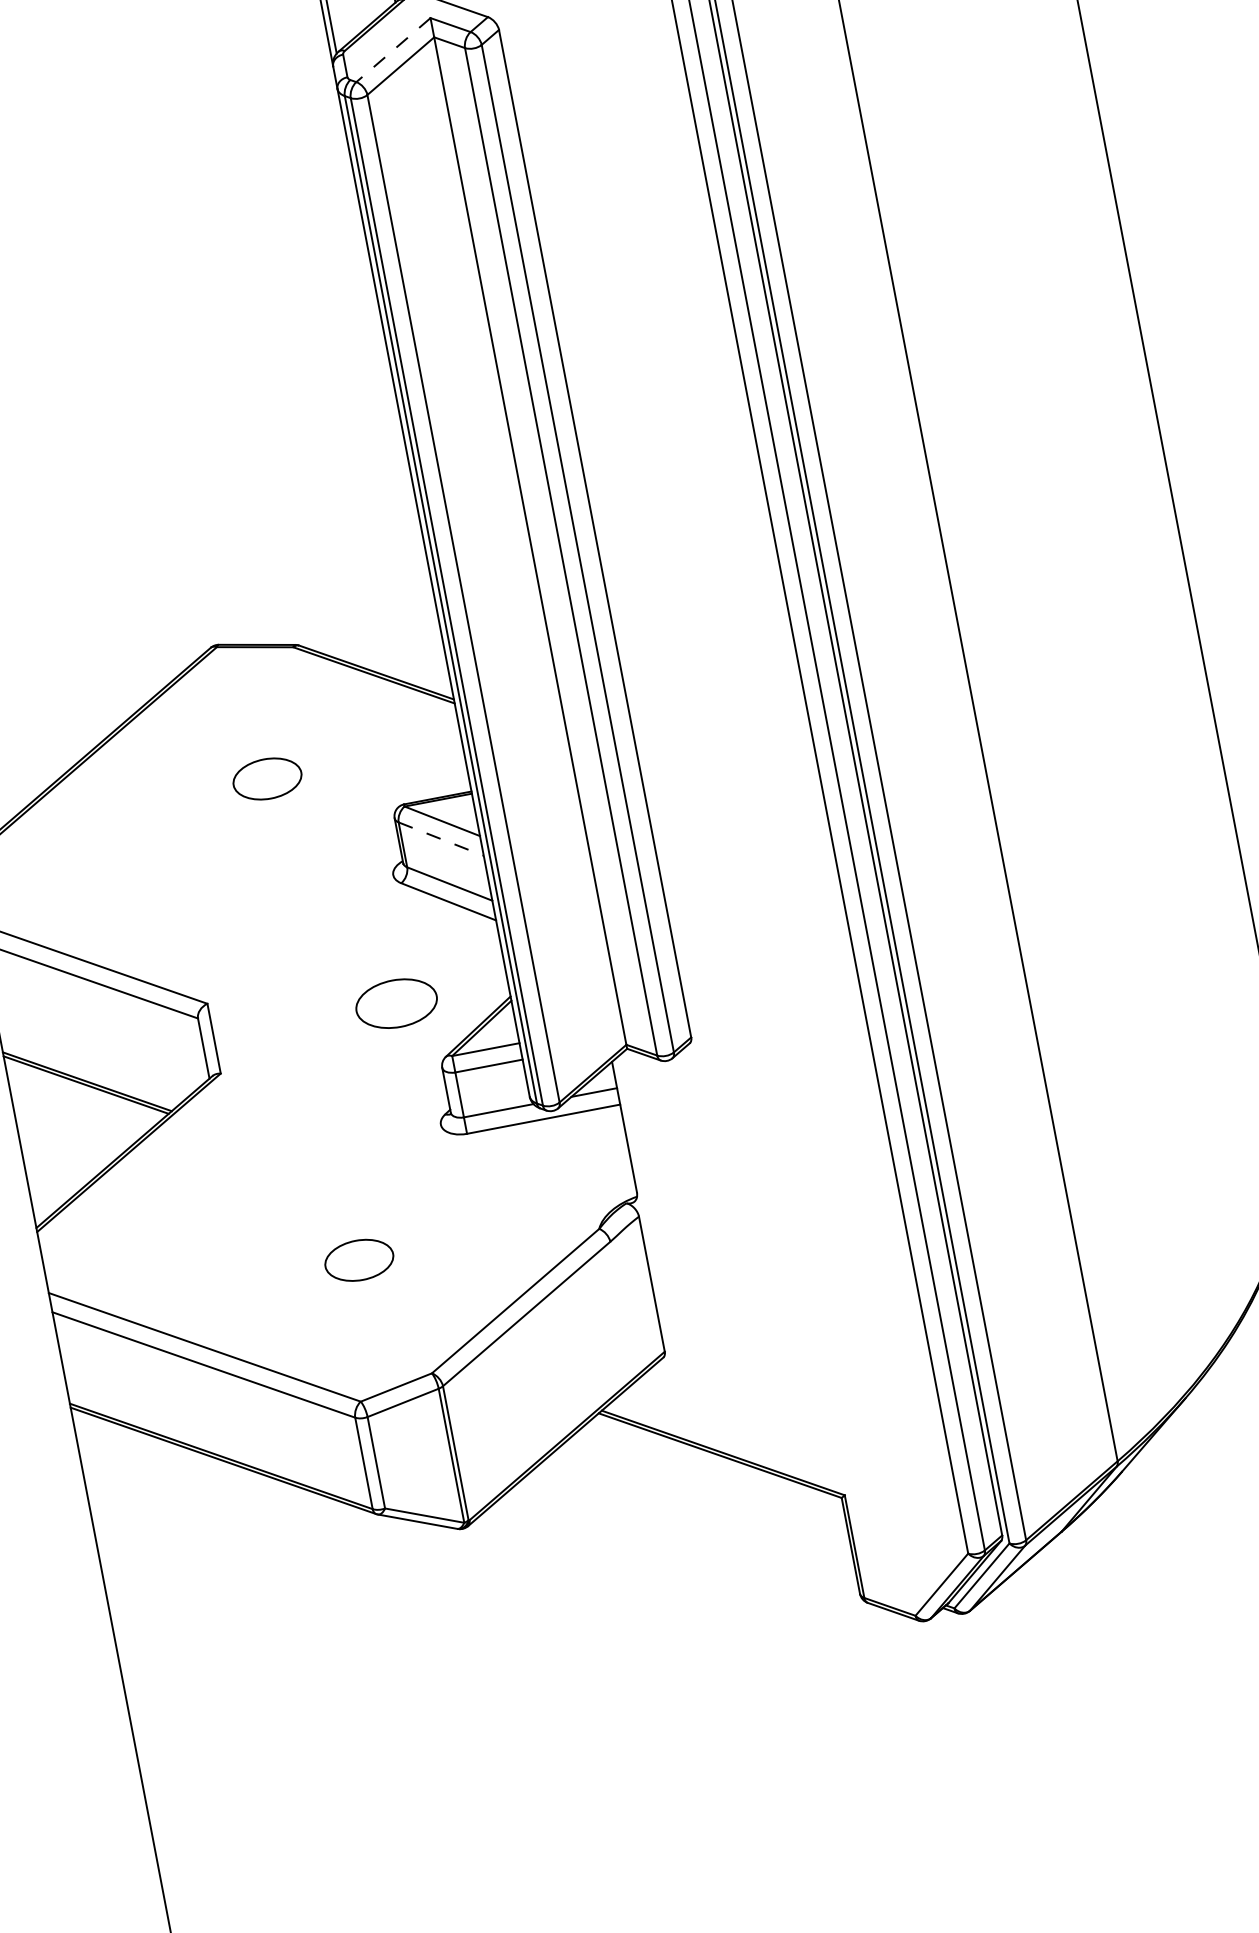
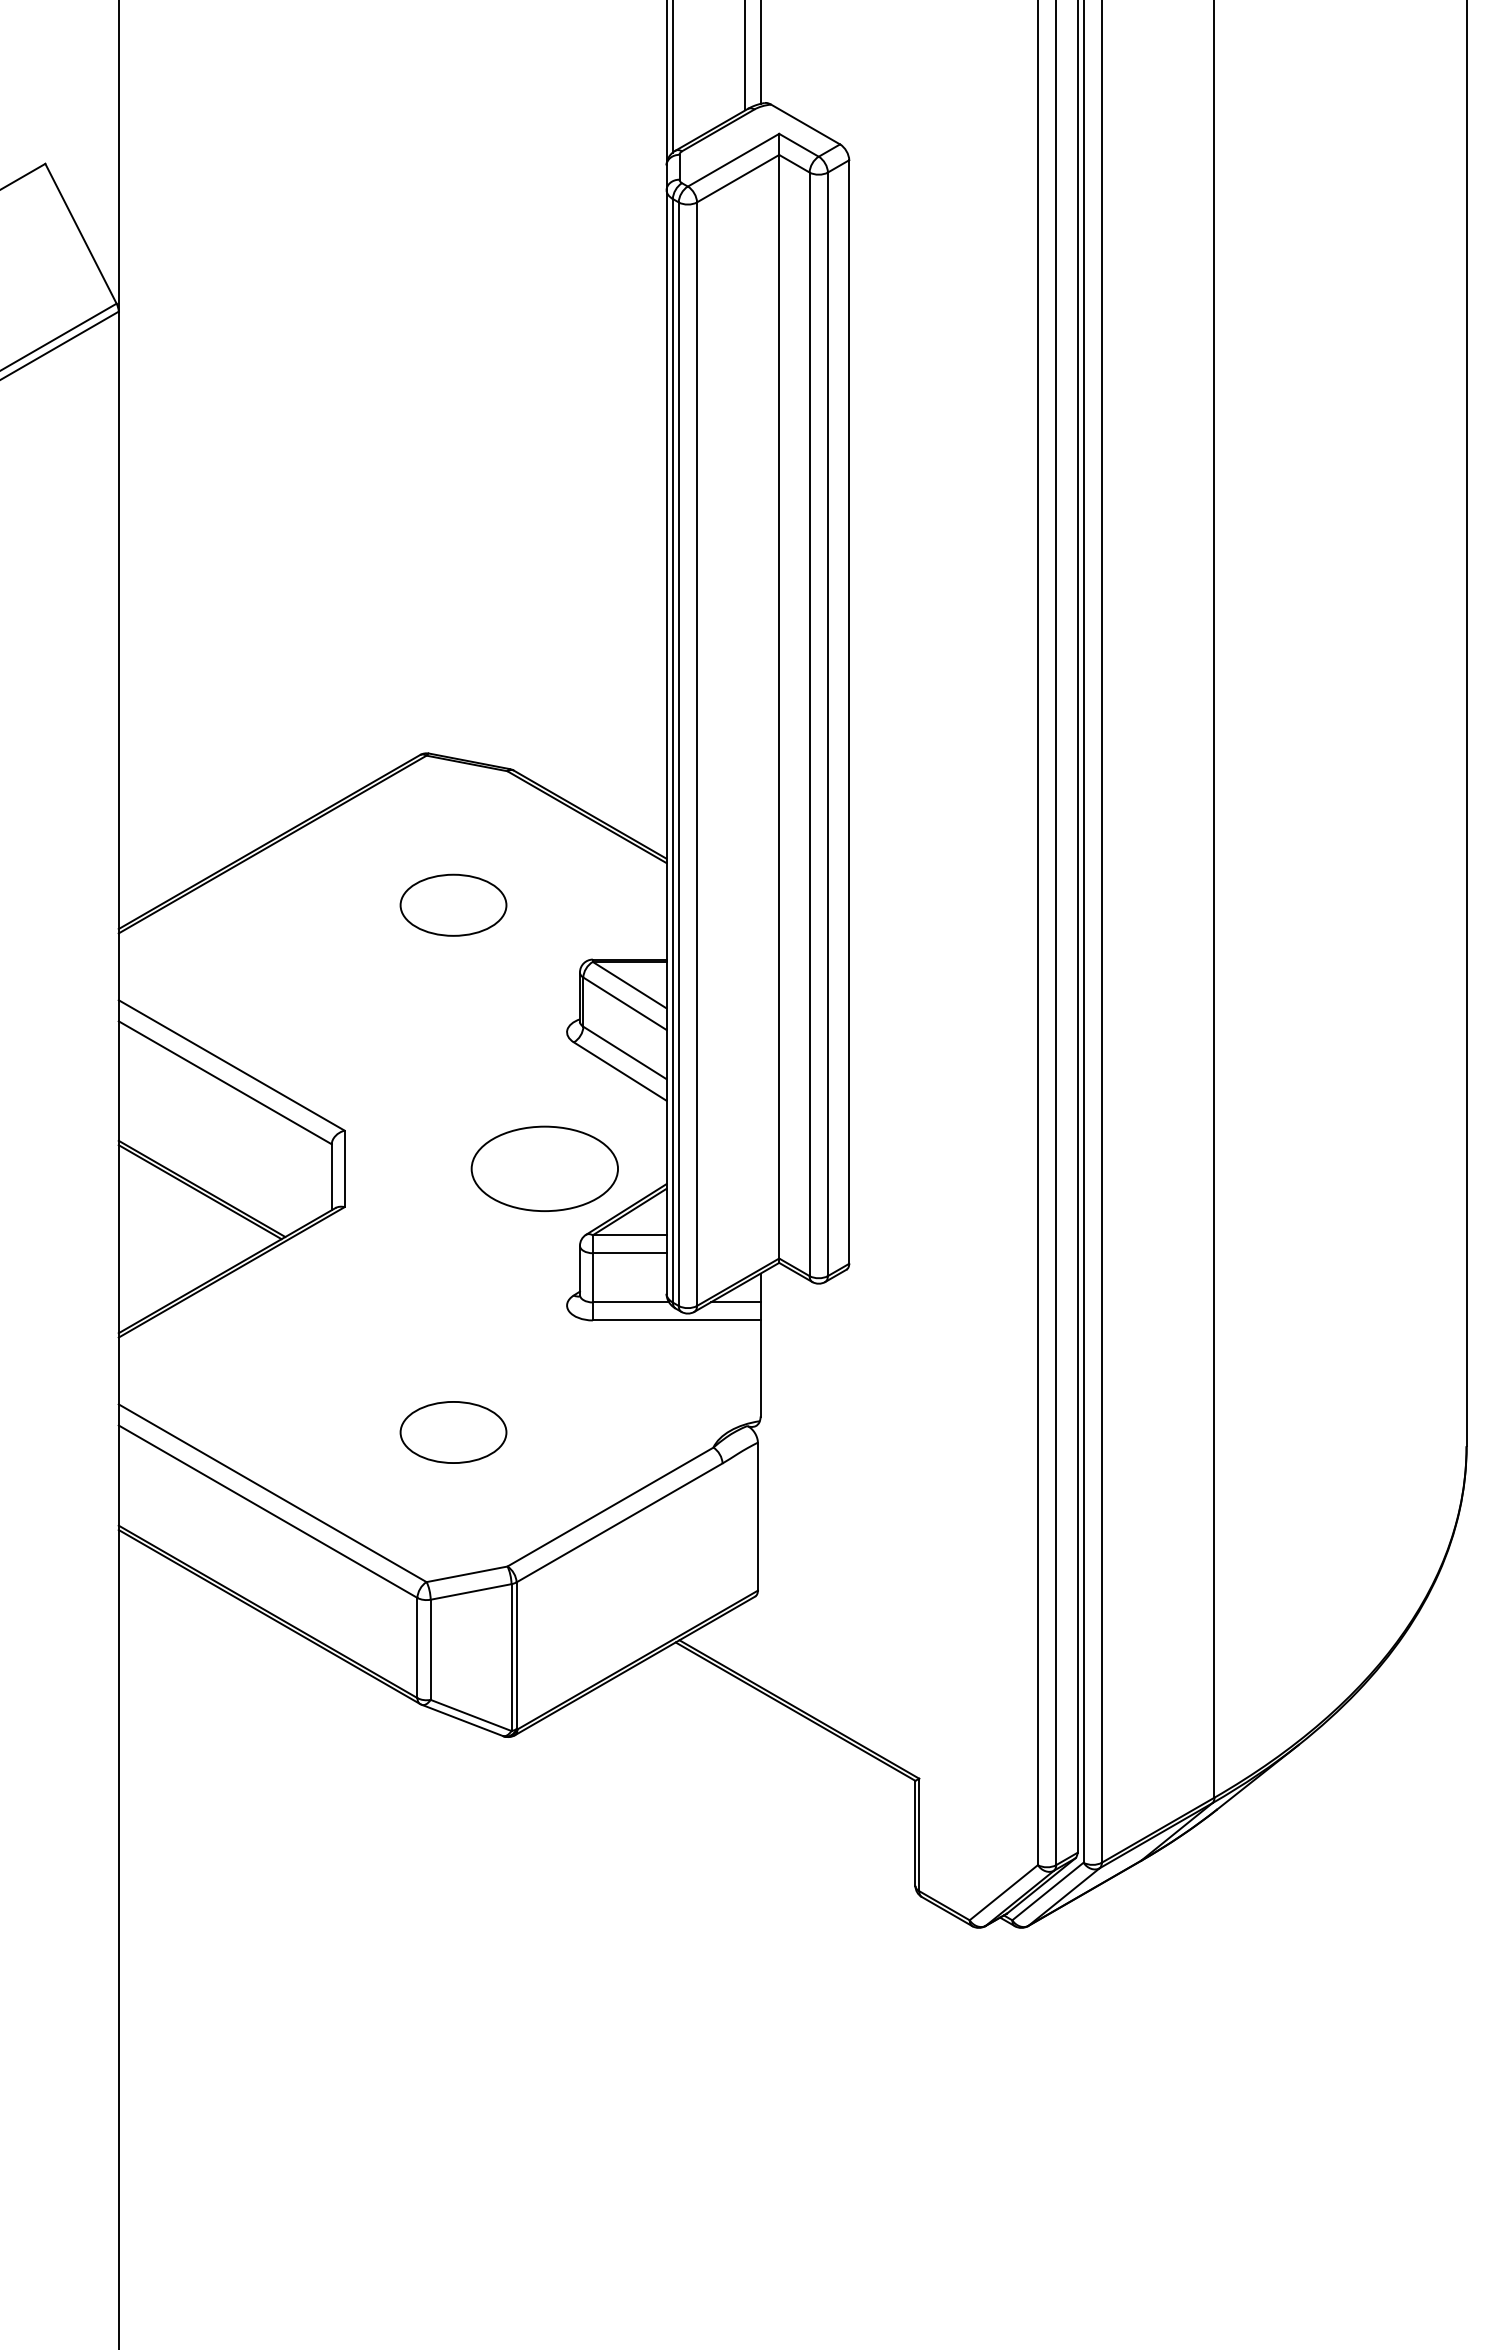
line: (393, 50) -> (733, 160), dashed -> solid
part: (267, 778) -> (453, 904), size x1.43
line: (441, 839) -> (625, 1004), dashed -> solid
part: (396, 1003) -> (544, 1168), size x1.67
part: (359, 1260) -> (453, 1432), size x1.43

